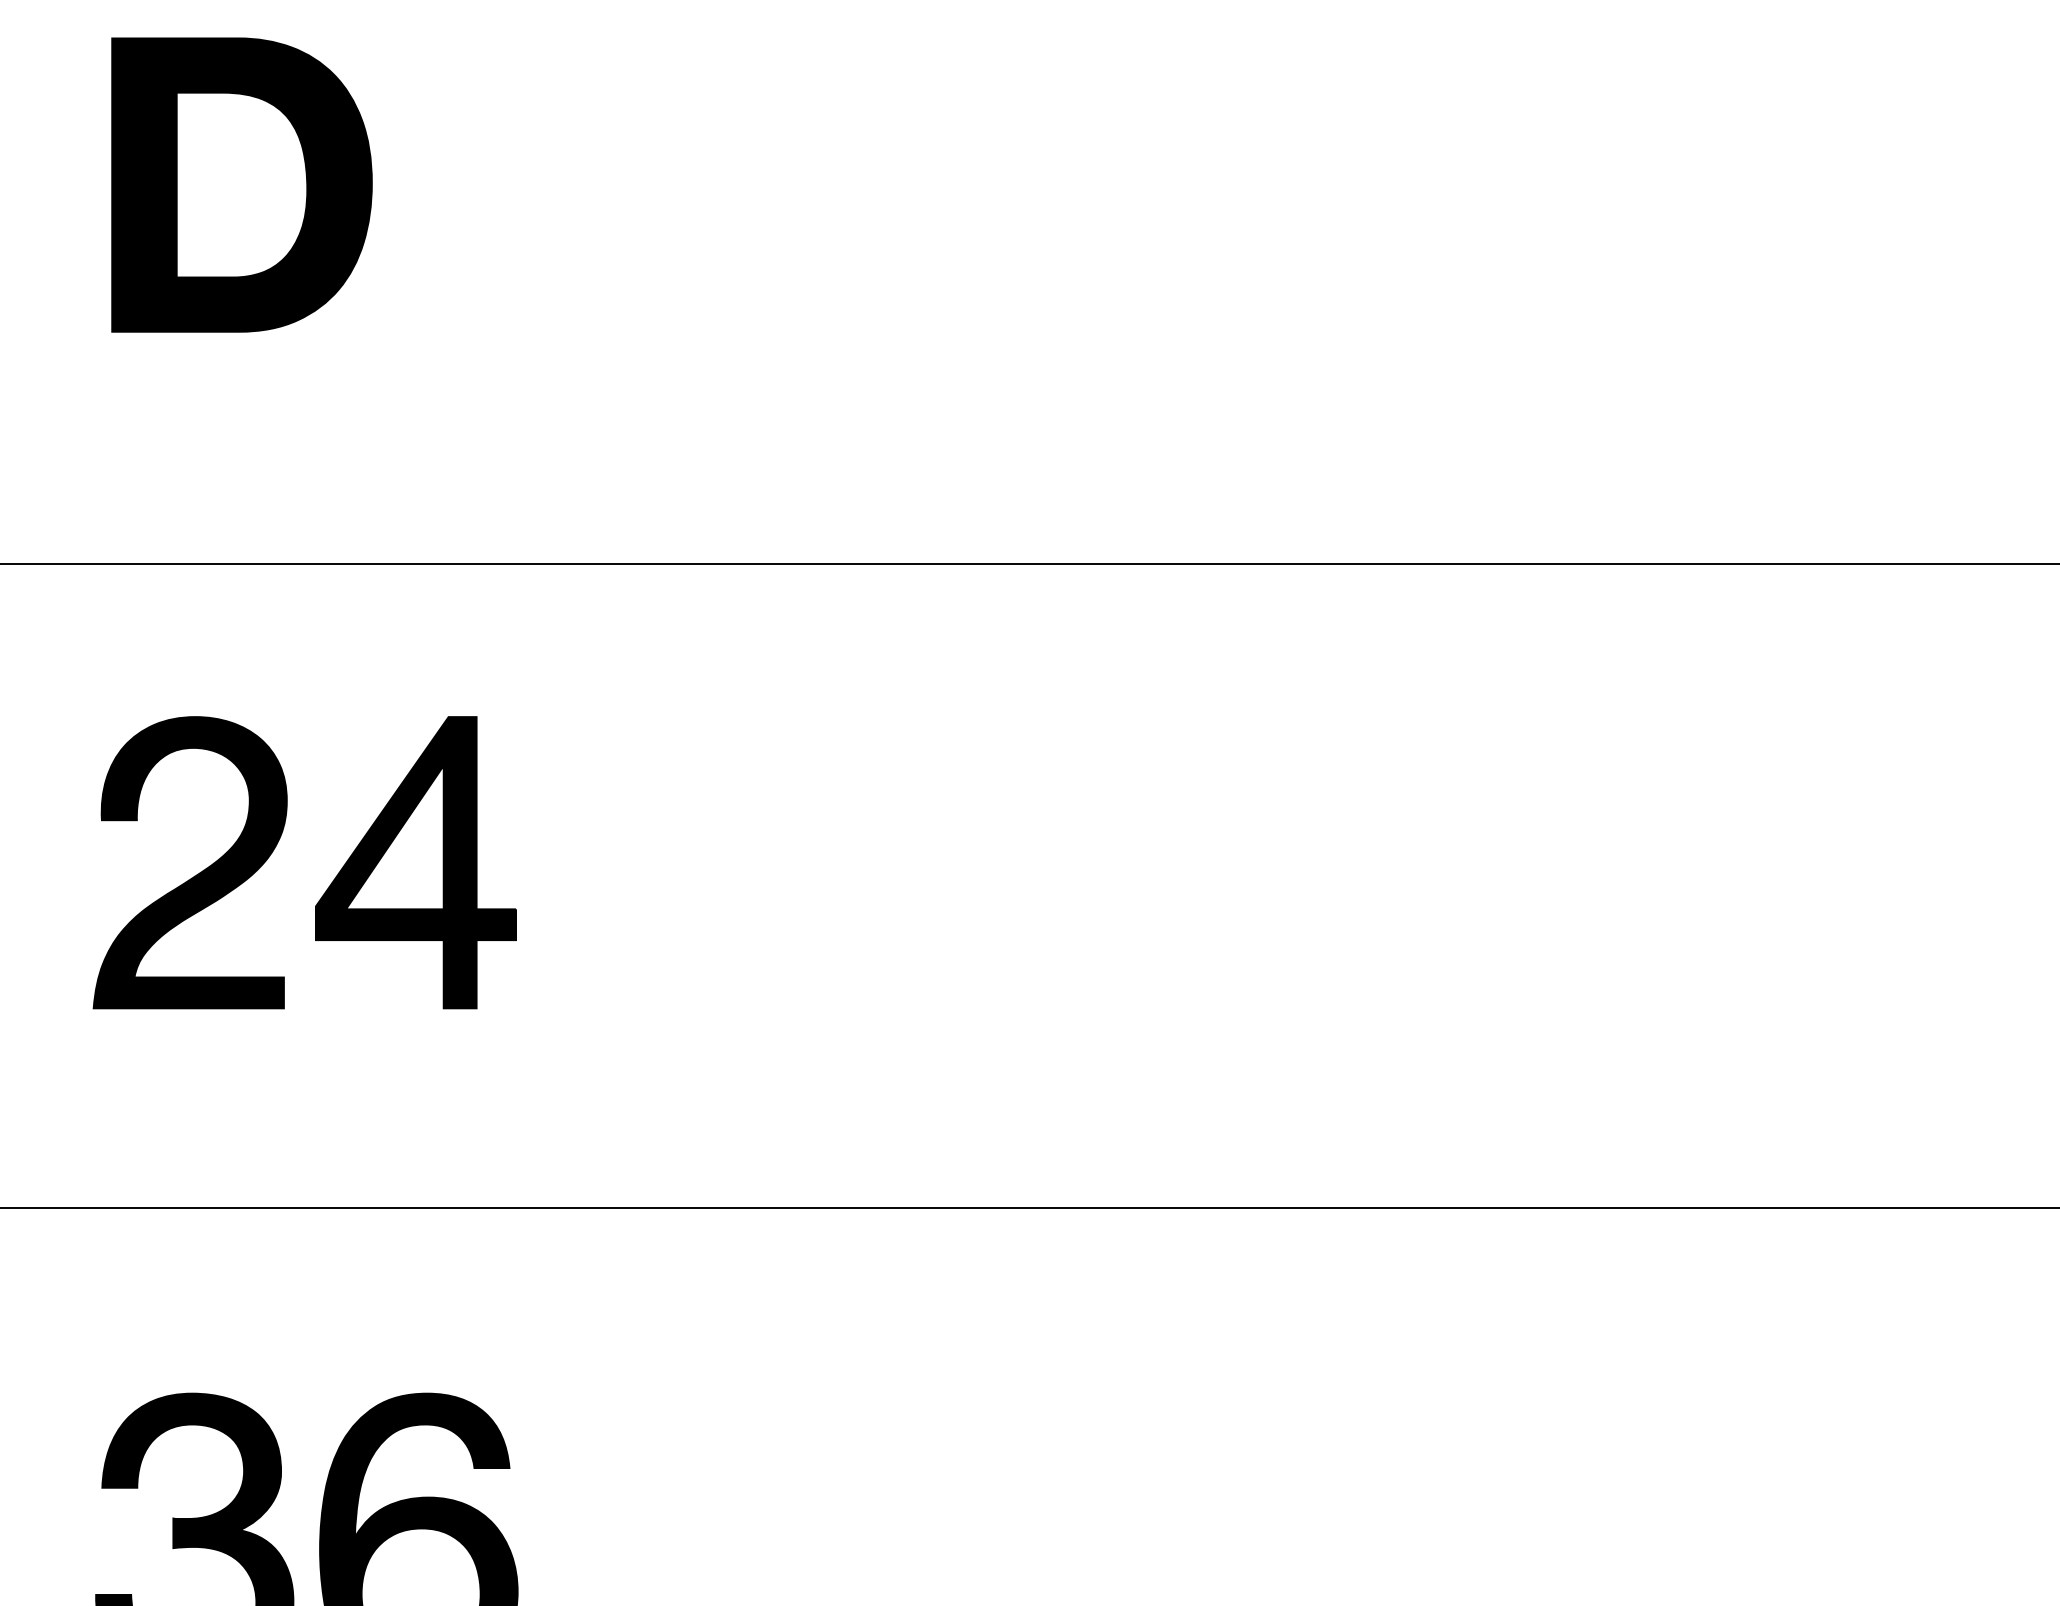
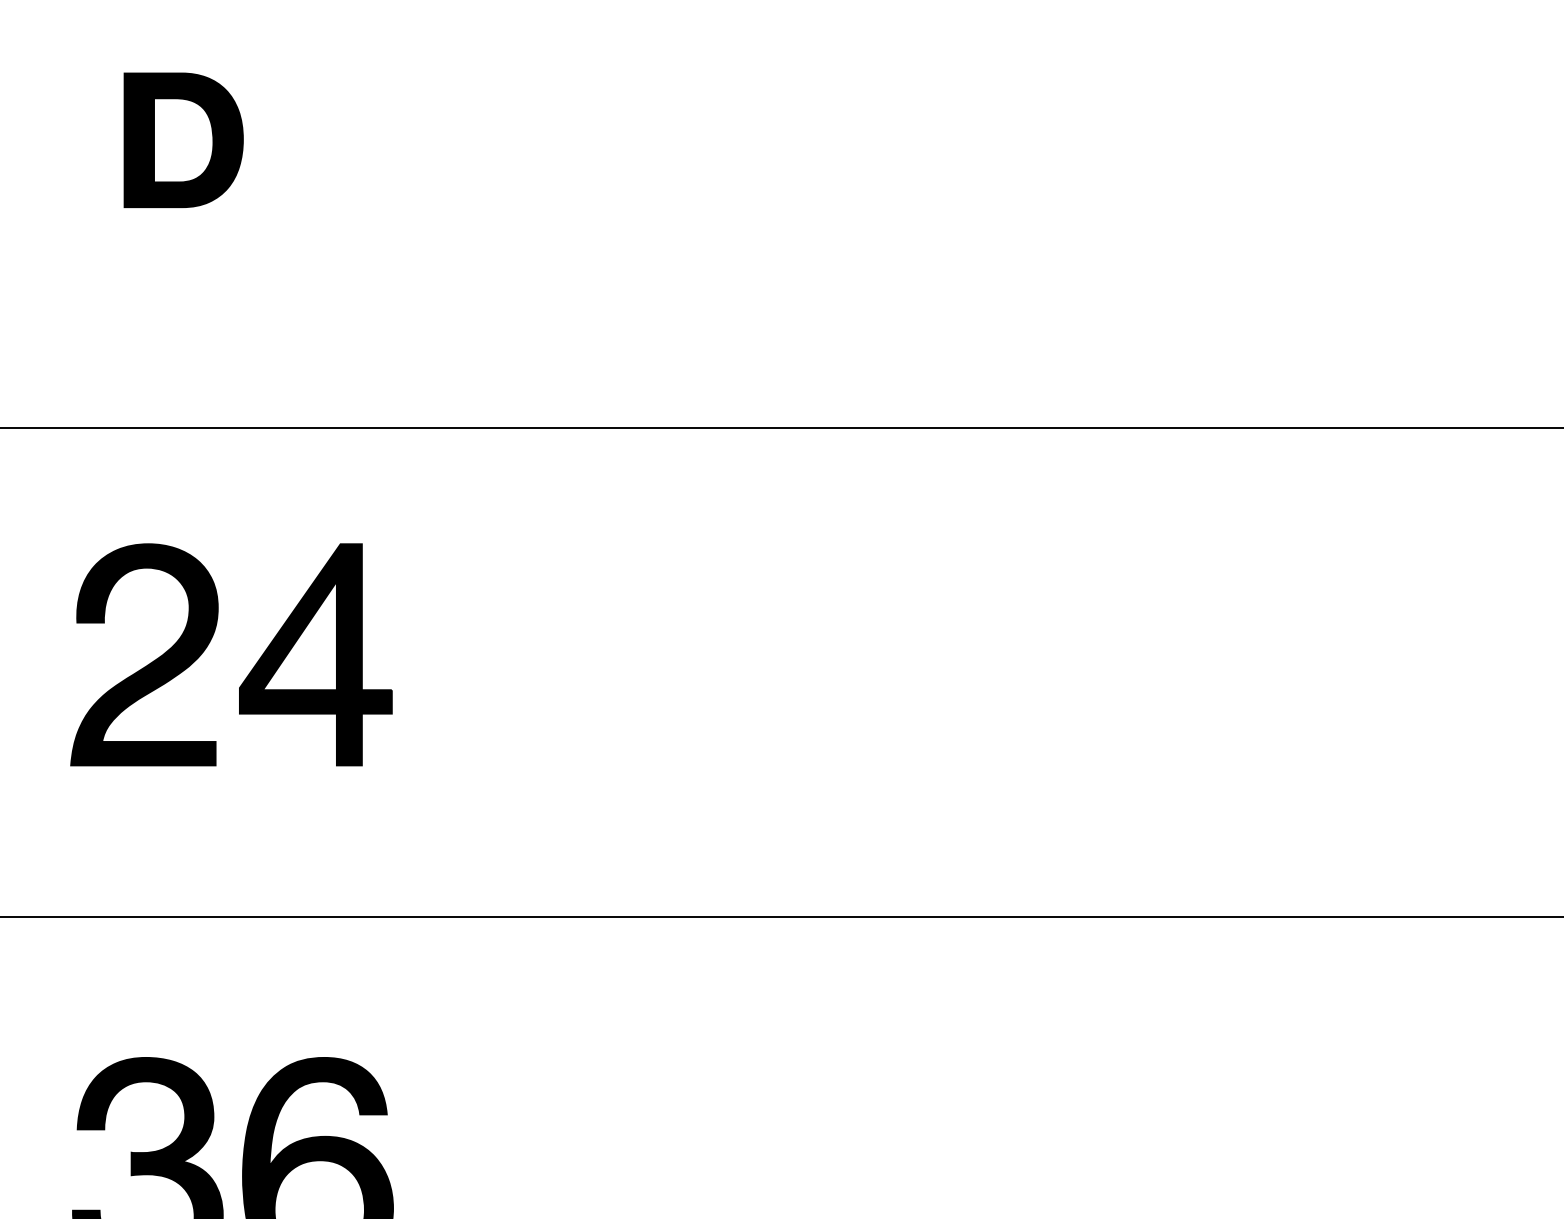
part: (241, 184) -> (183, 139), size x0.6

